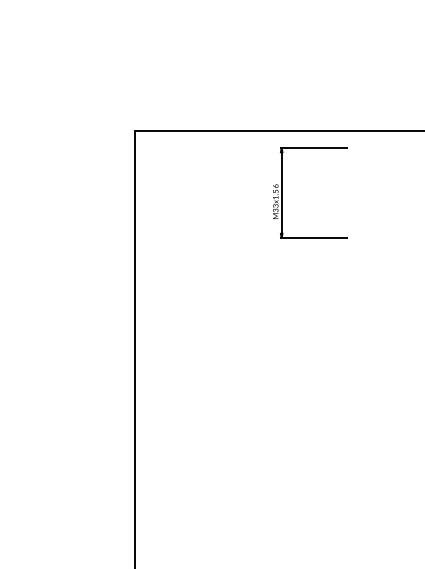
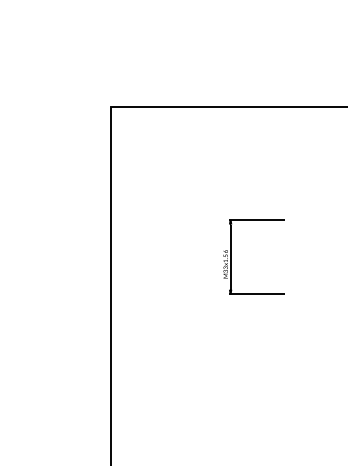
part: (282, 192) -> (231, 256), moved

